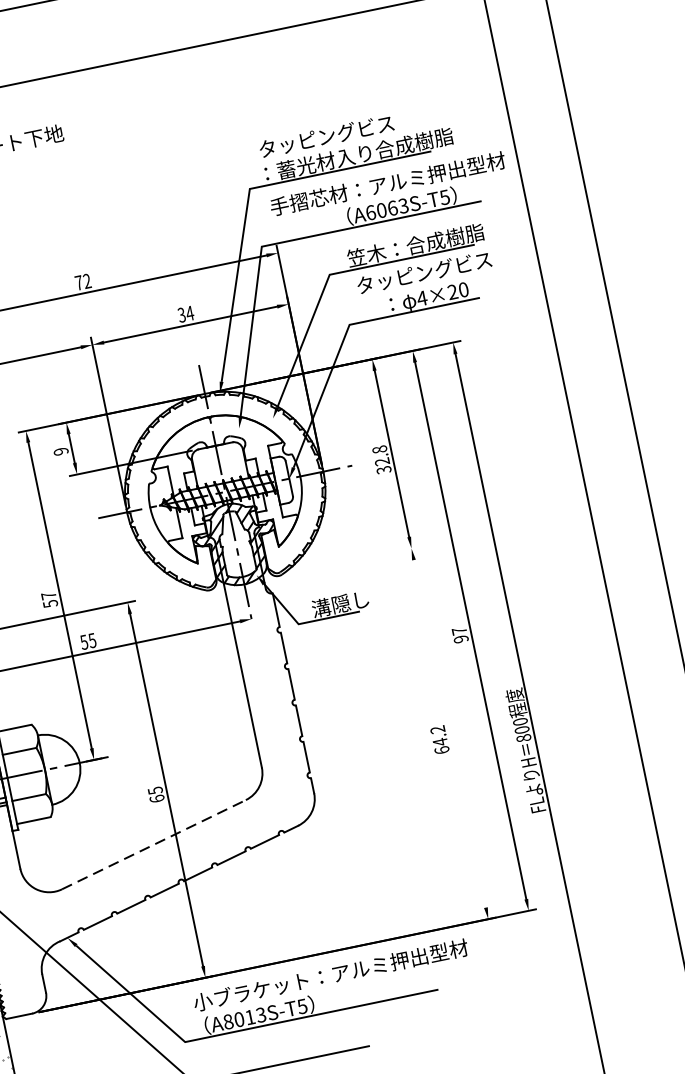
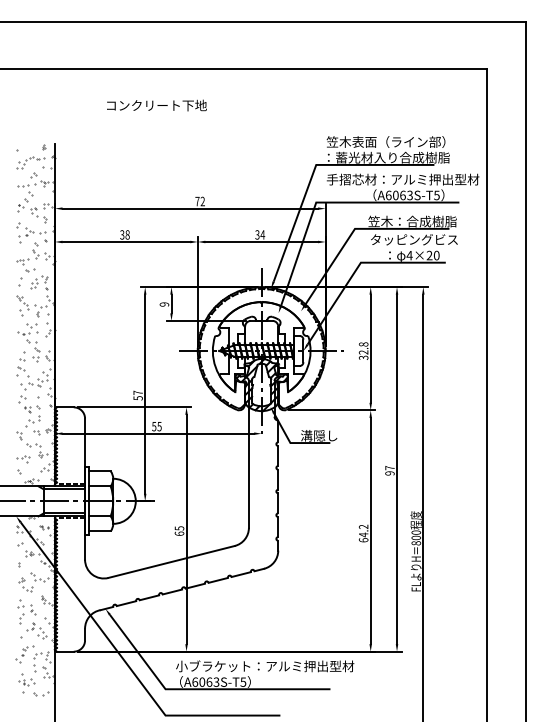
text: (348, 130) -> (385, 141), タッピングビス -> 笠木表面（ライン部）
line: (351, 561) -> (331, 410), added
line: (449, 733) -> (370, 530), added
line: (155, 843) -> (172, 561), dashed -> solid
text: (239, 1018) -> (202, 681), A8013S-T5 -> A6063S-T5

